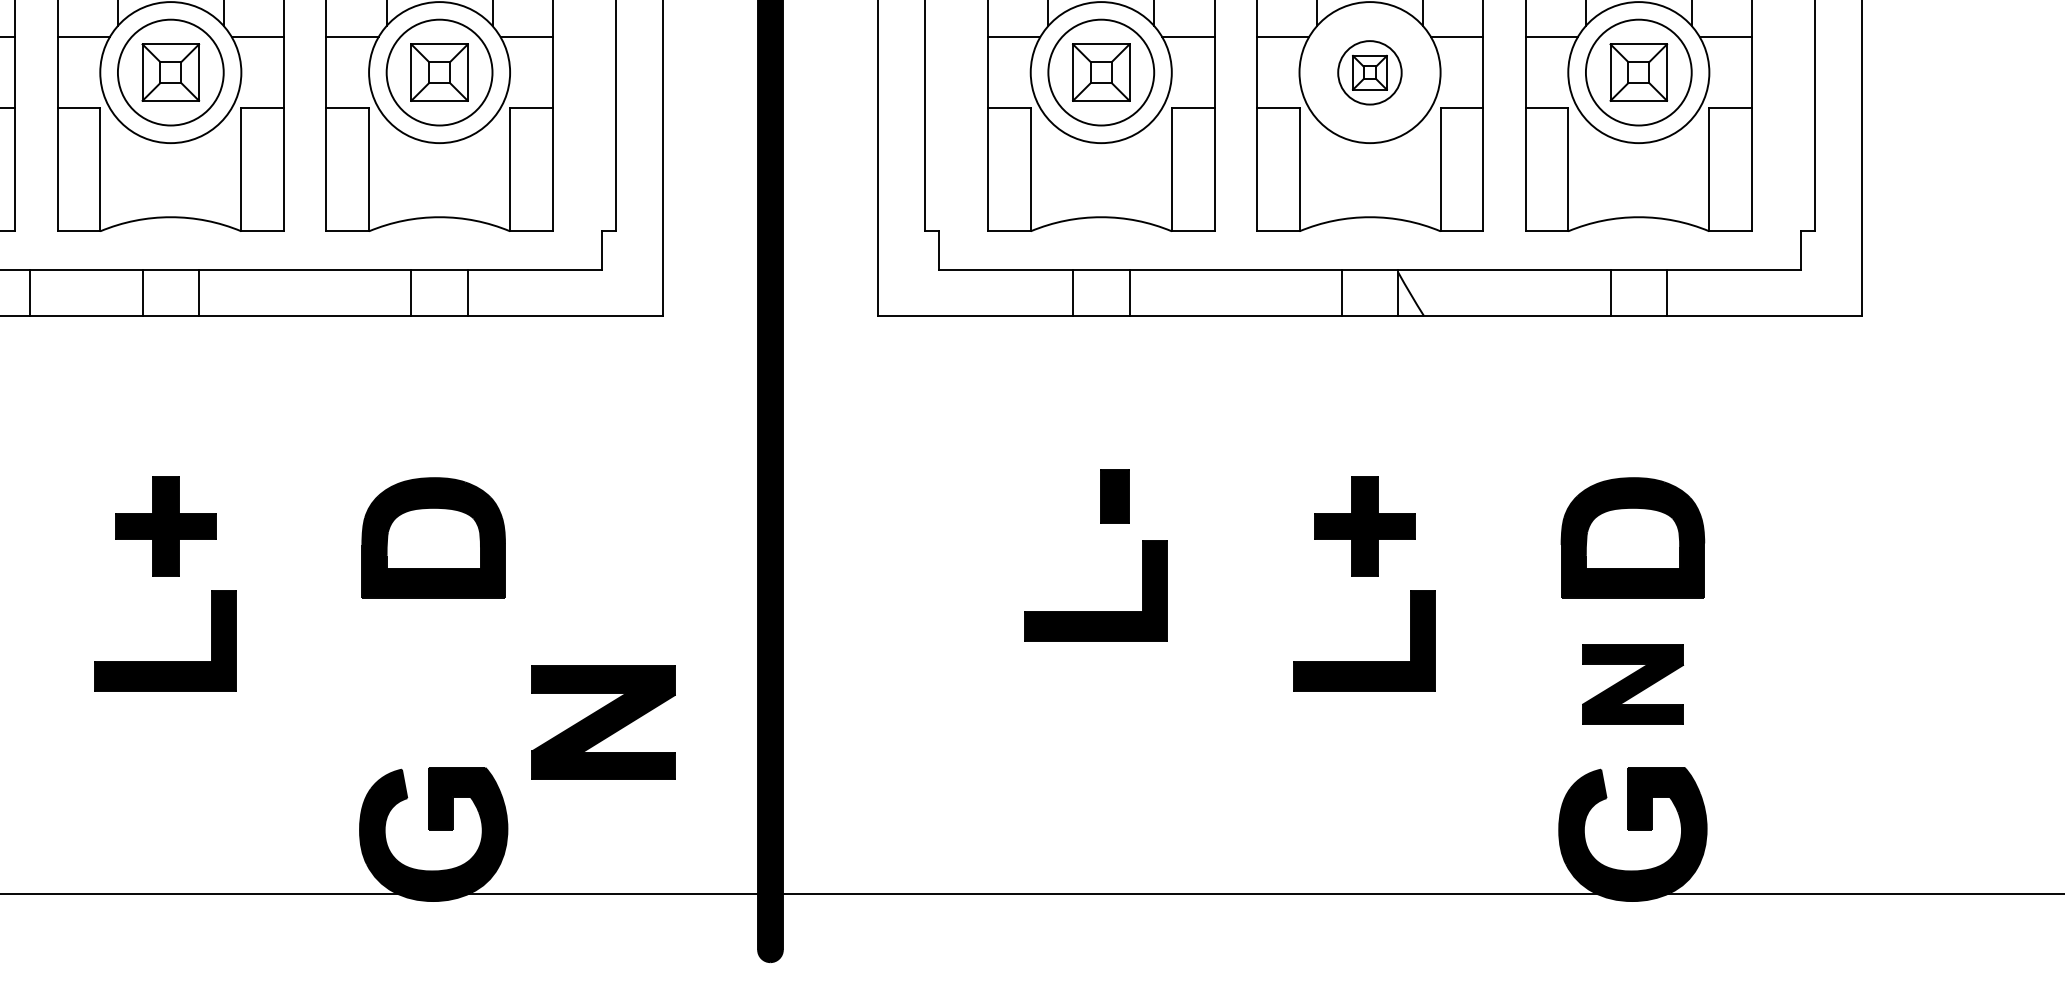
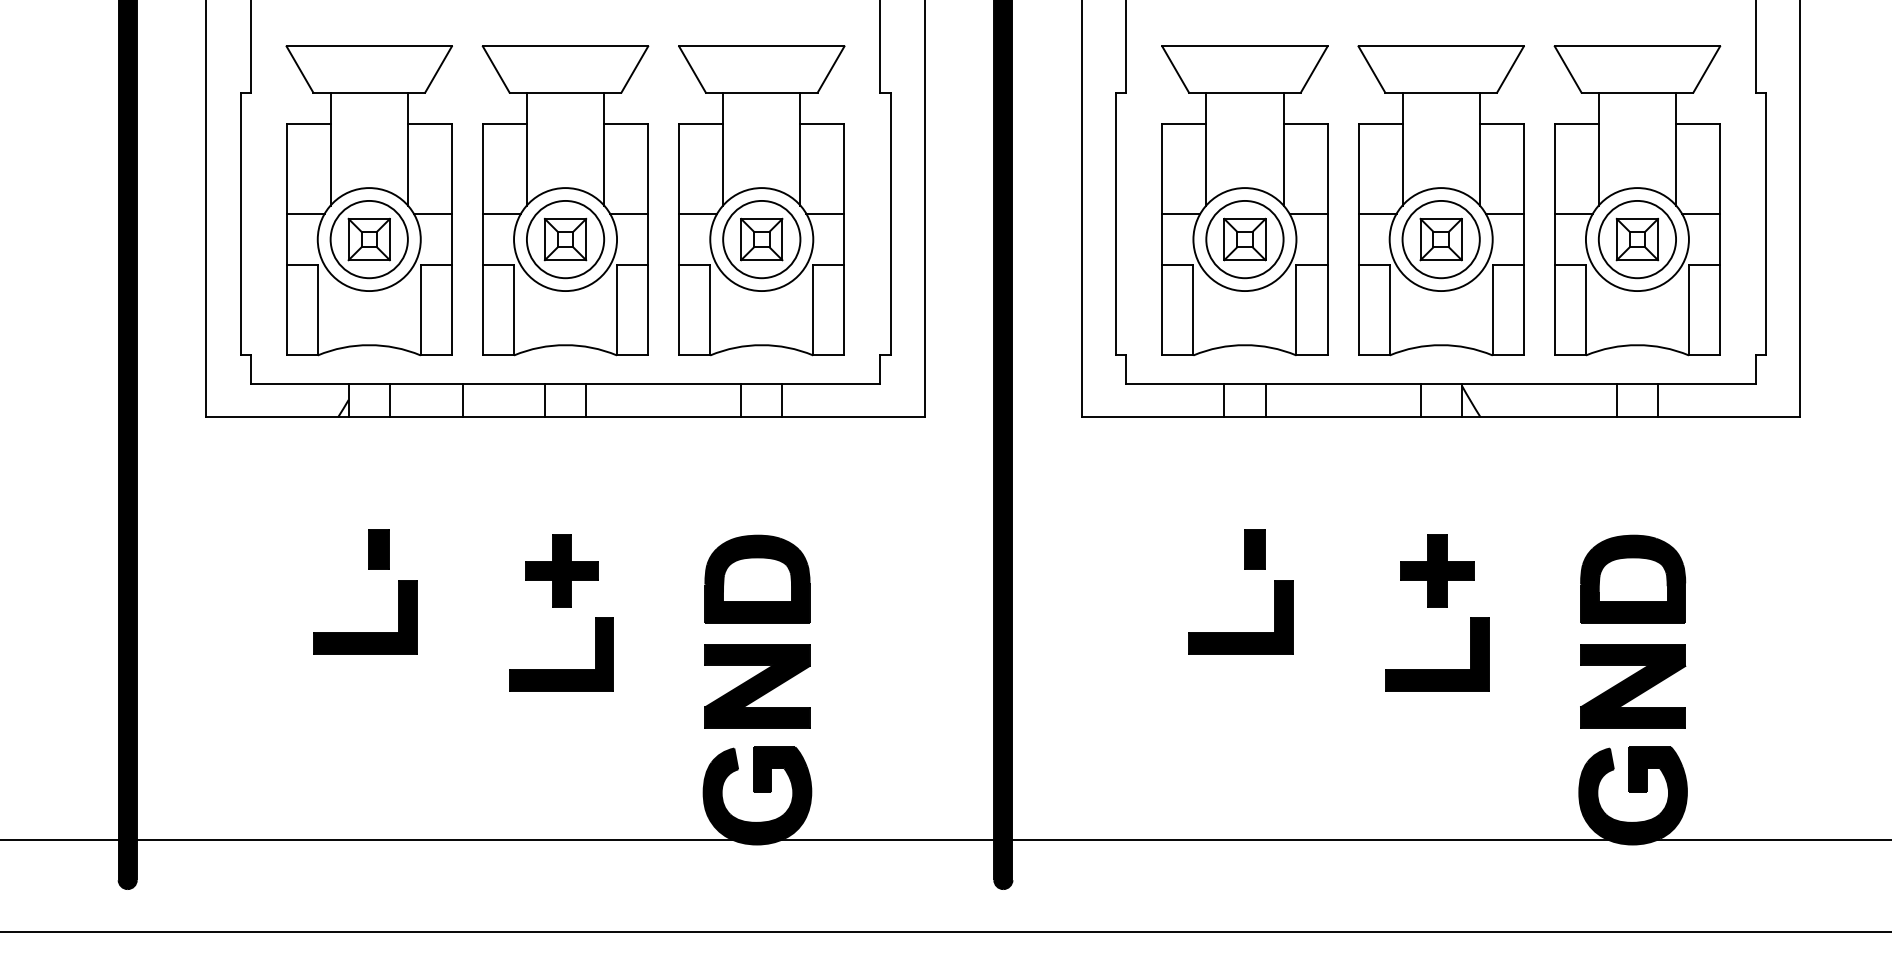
part: (1369, 72) -> (1440, 239), size x1.67
part: (1633, 684) -> (1633, 686), size x1.43
part: (603, 723) -> (757, 686), moved

